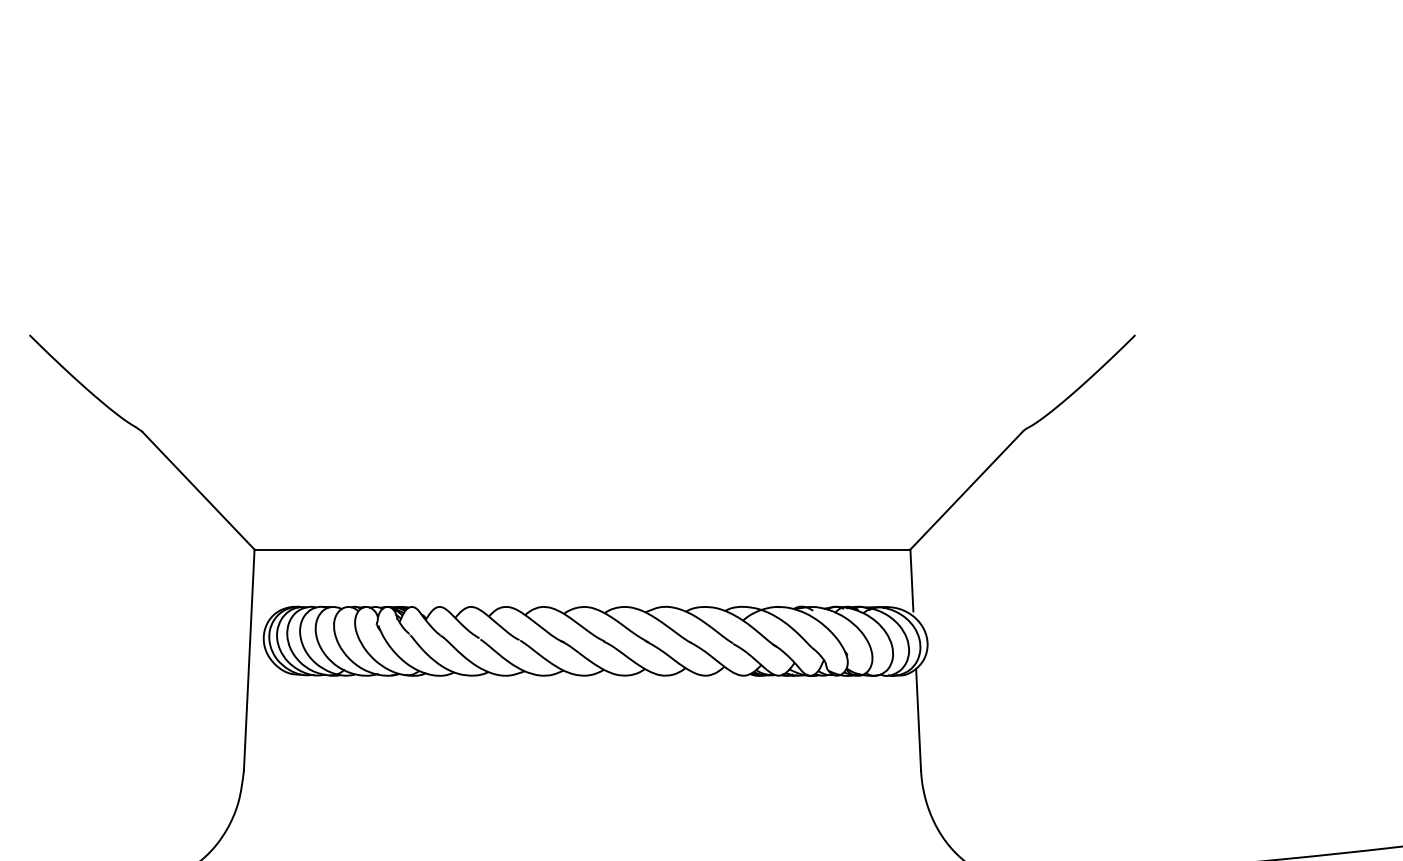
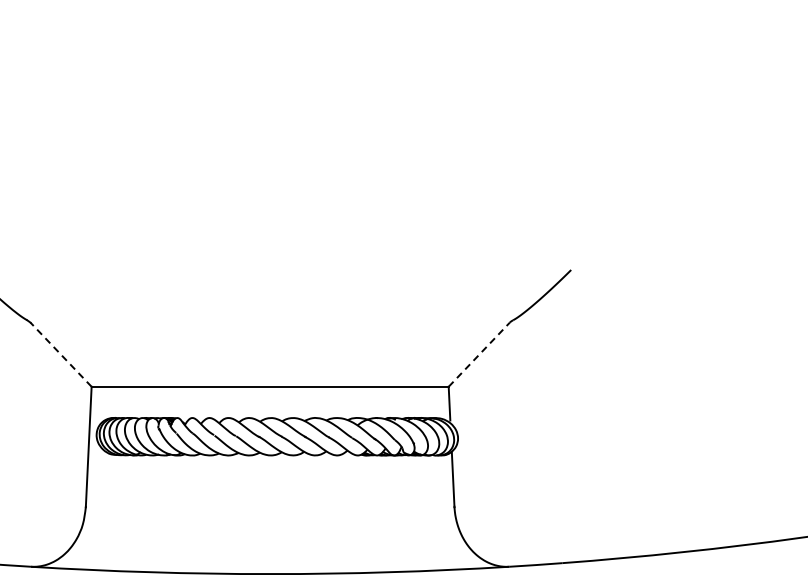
line: (197, 490) -> (60, 354), solid -> dashed
line: (966, 490) -> (479, 354), solid -> dashed

